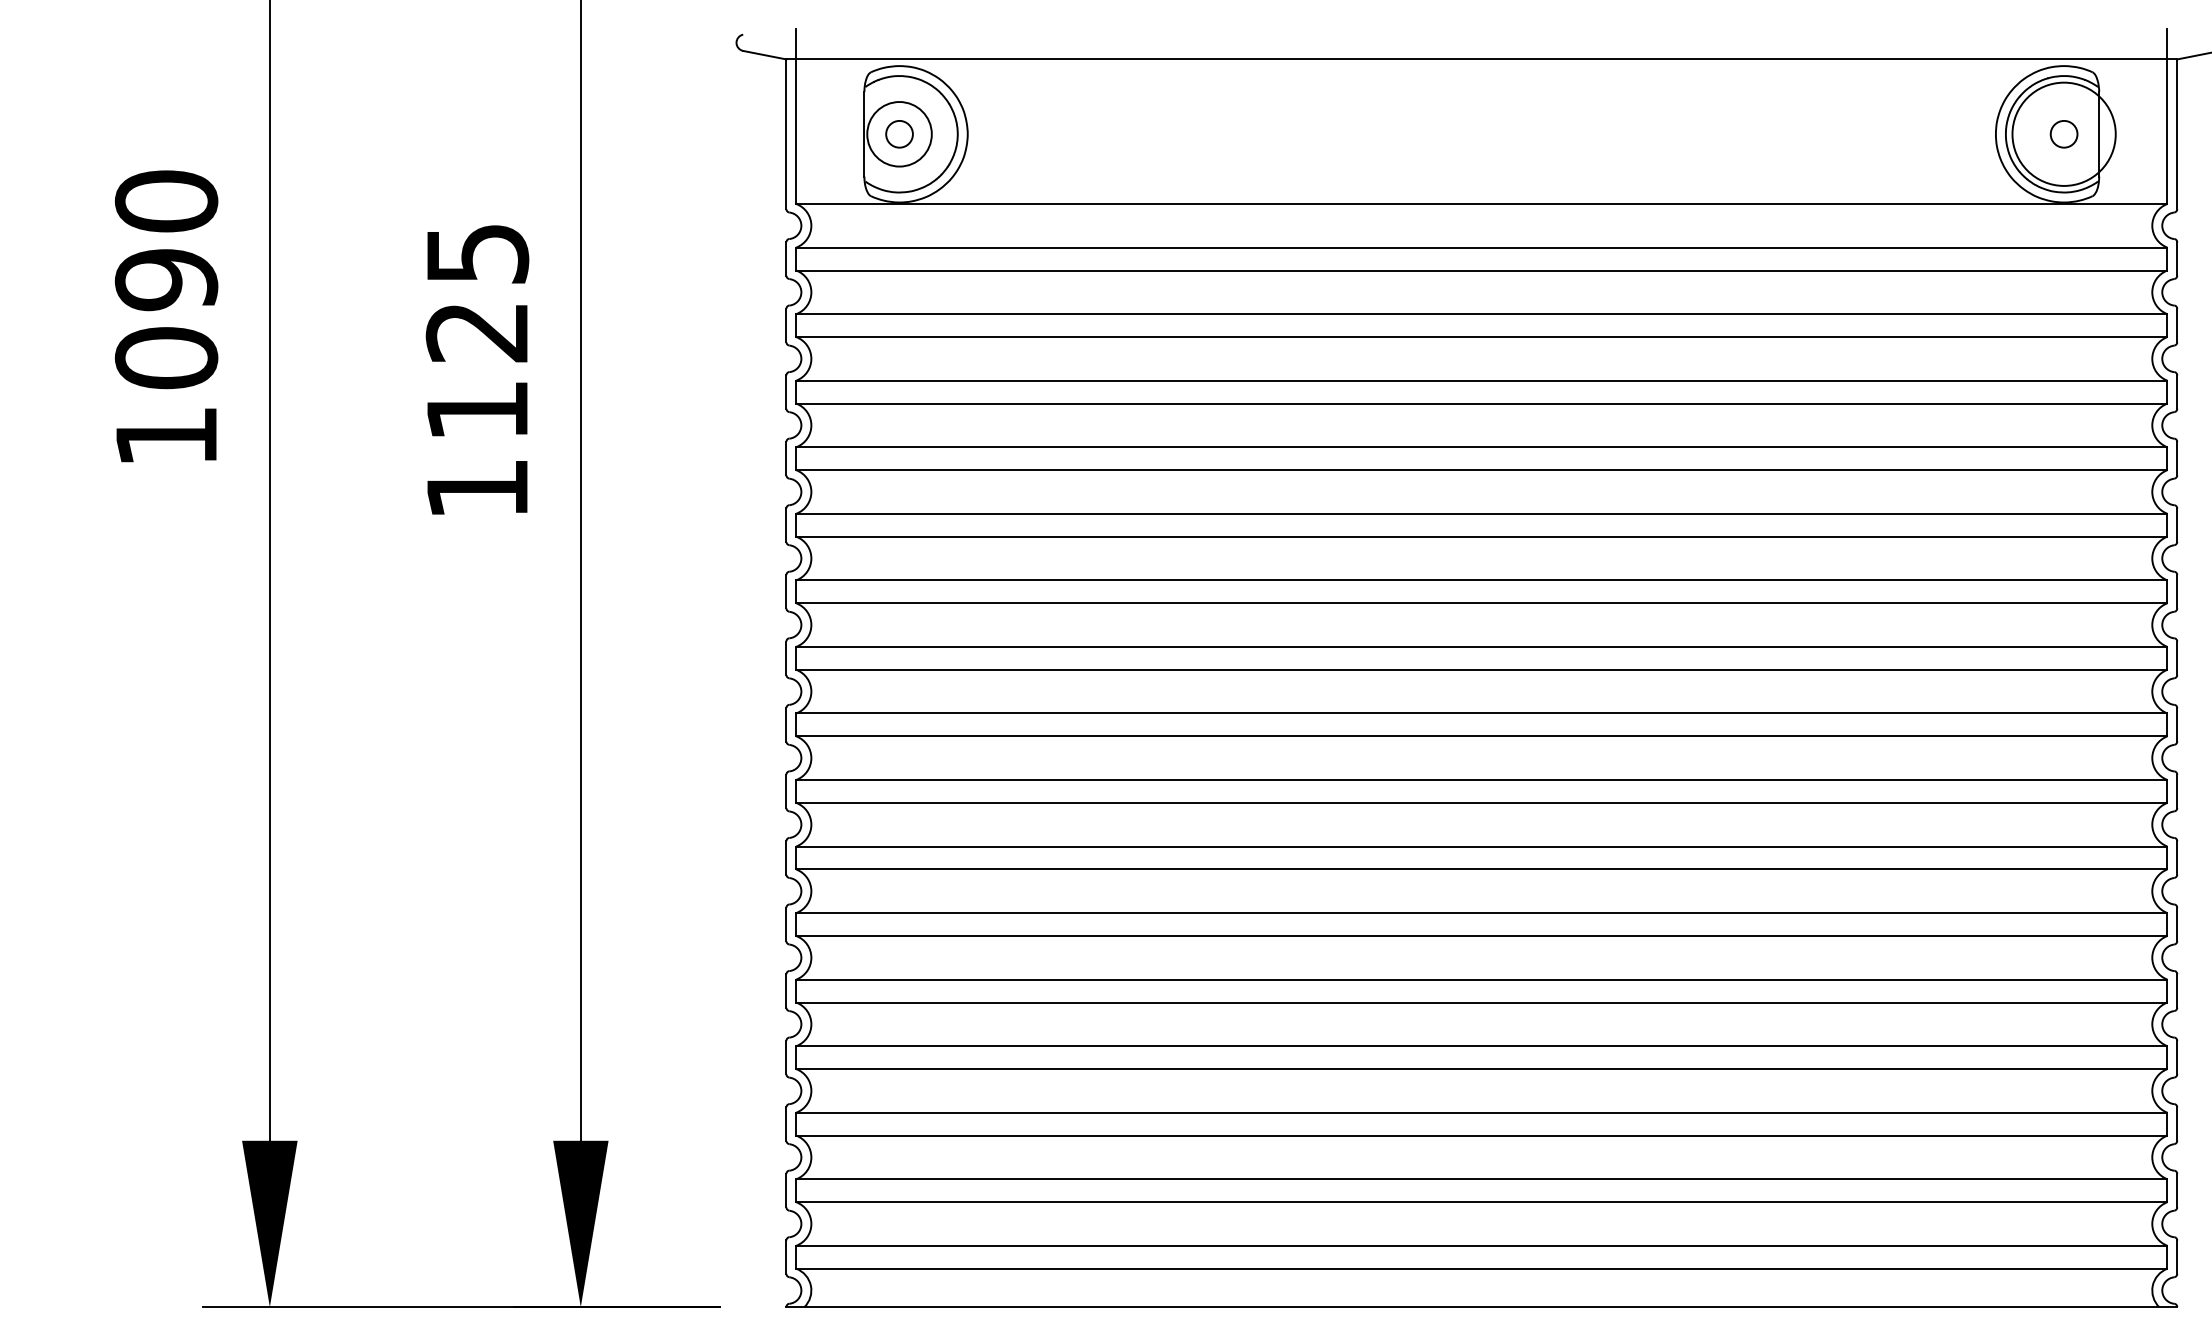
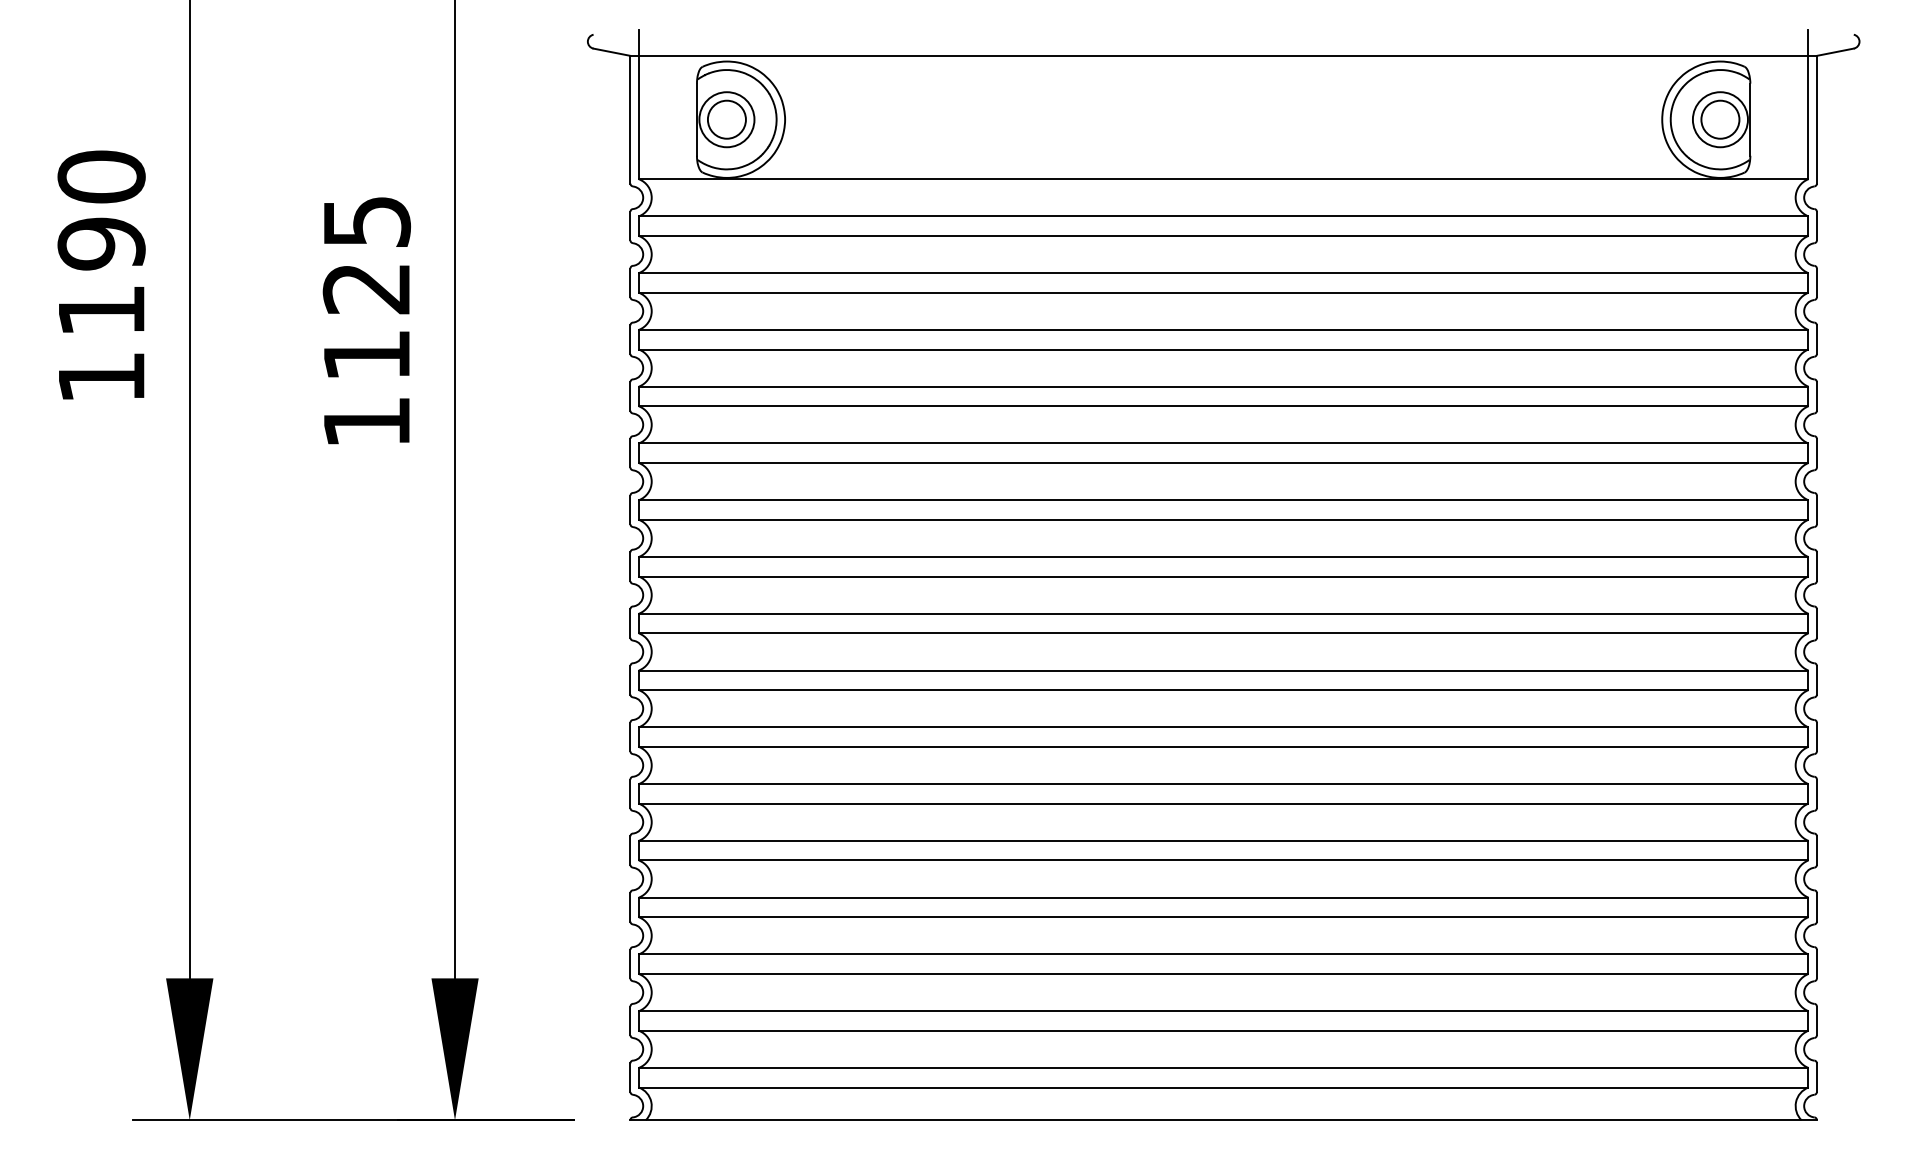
circle: (899, 134) -> (726, 119), size x1.67
circle: (2063, 134) -> (1719, 119), size x0.62
circle: (2064, 134) -> (1720, 119), size x1.67
text: (166, 357) -> (101, 310), 1090 -> 1190

